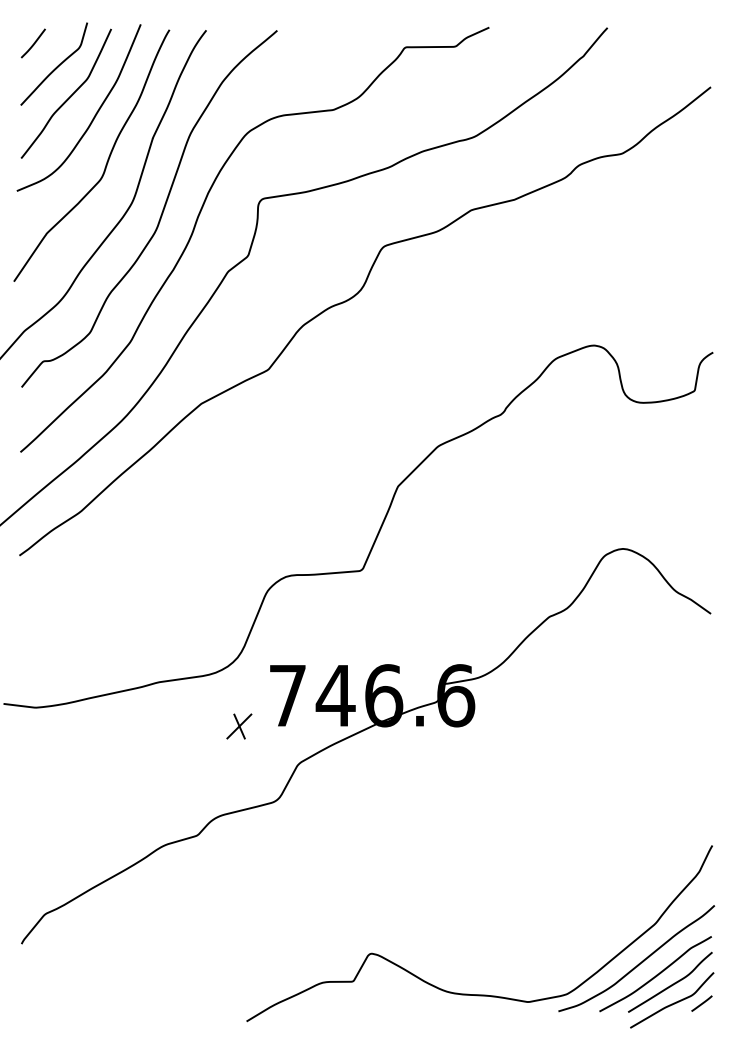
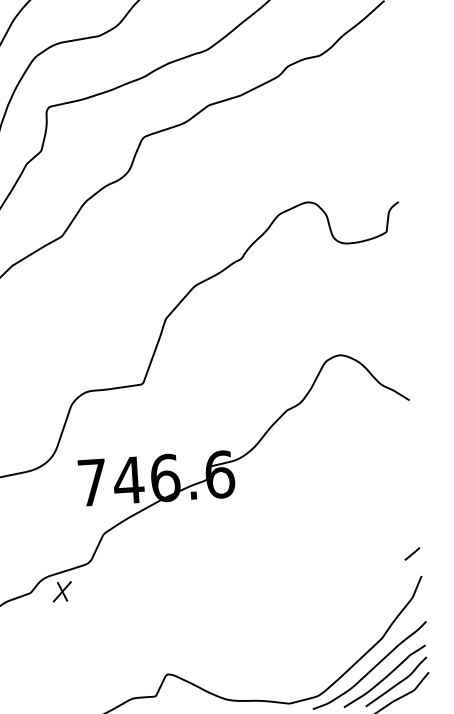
part: (239, 726) -> (62, 591), moved
line: (701, 1003) -> (412, 553), moved

